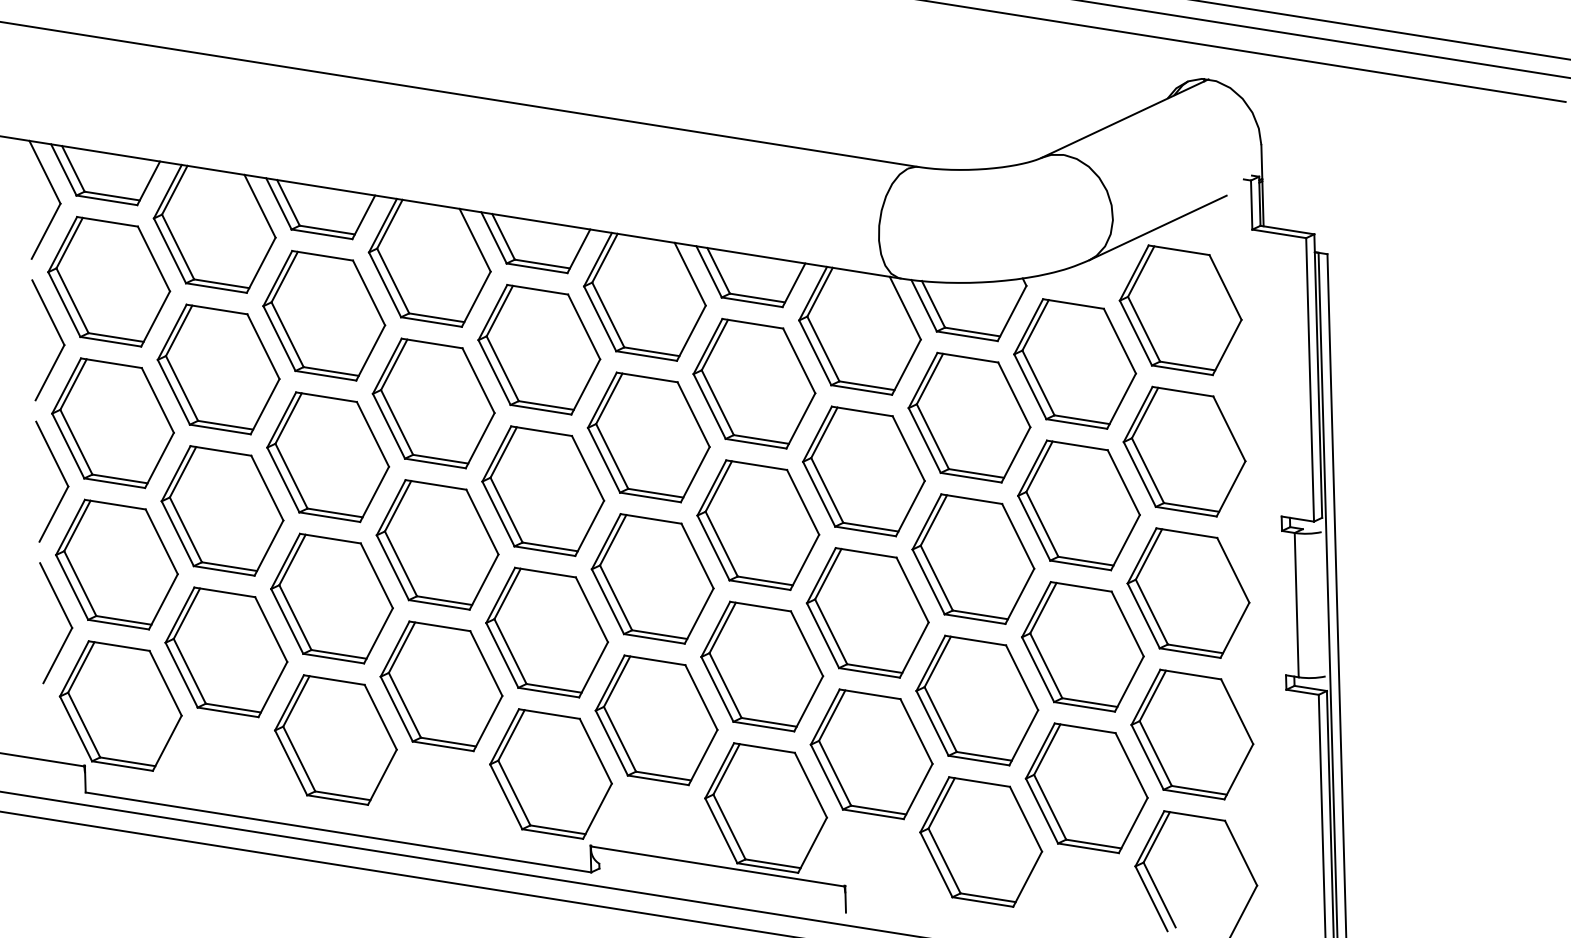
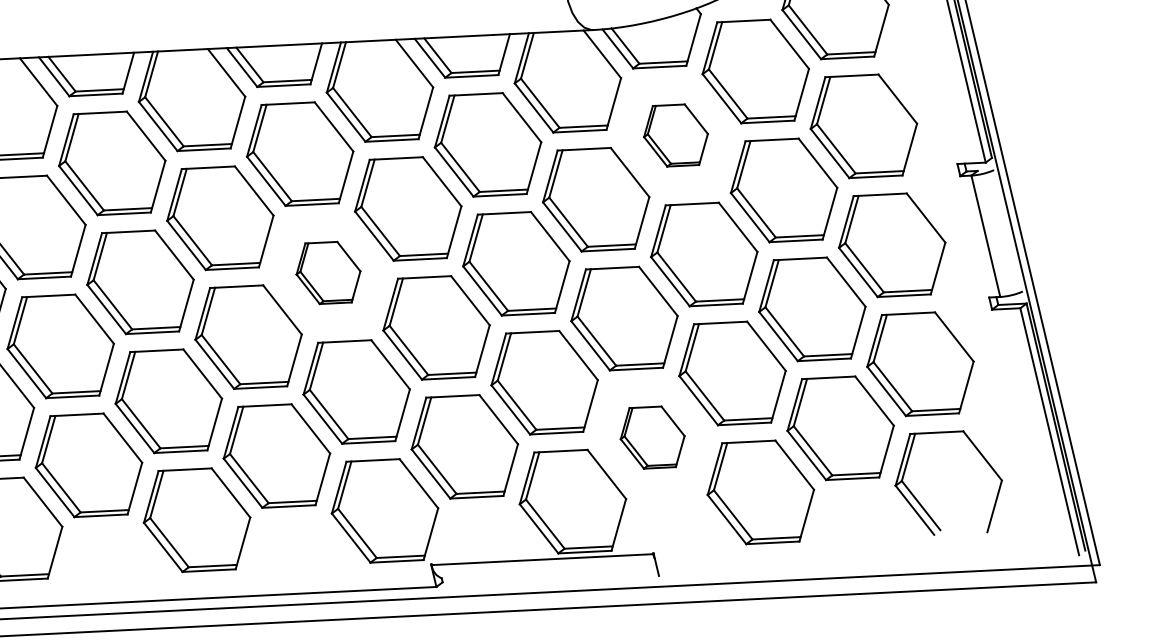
part: (969, 417) -> (675, 135), size x0.6
part: (543, 490) -> (328, 272), size x0.6
part: (871, 754) -> (652, 437), size x0.6

